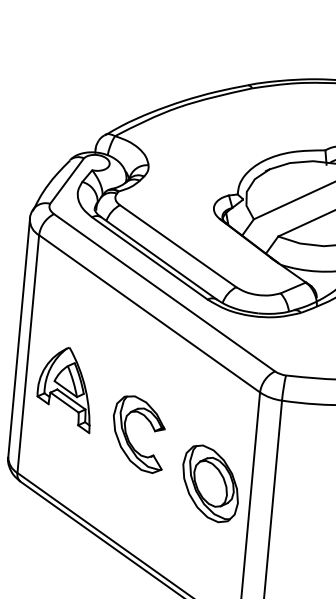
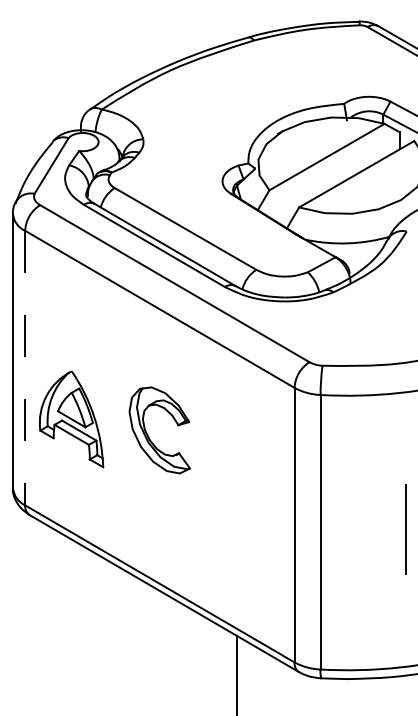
line: (28, 354) -> (25, 368), solid -> dashed
part: (65, 389) -> (71, 419), moved
part: (128, 436) -> (148, 434), moved
part: (210, 483) -> (247, 497), removed

